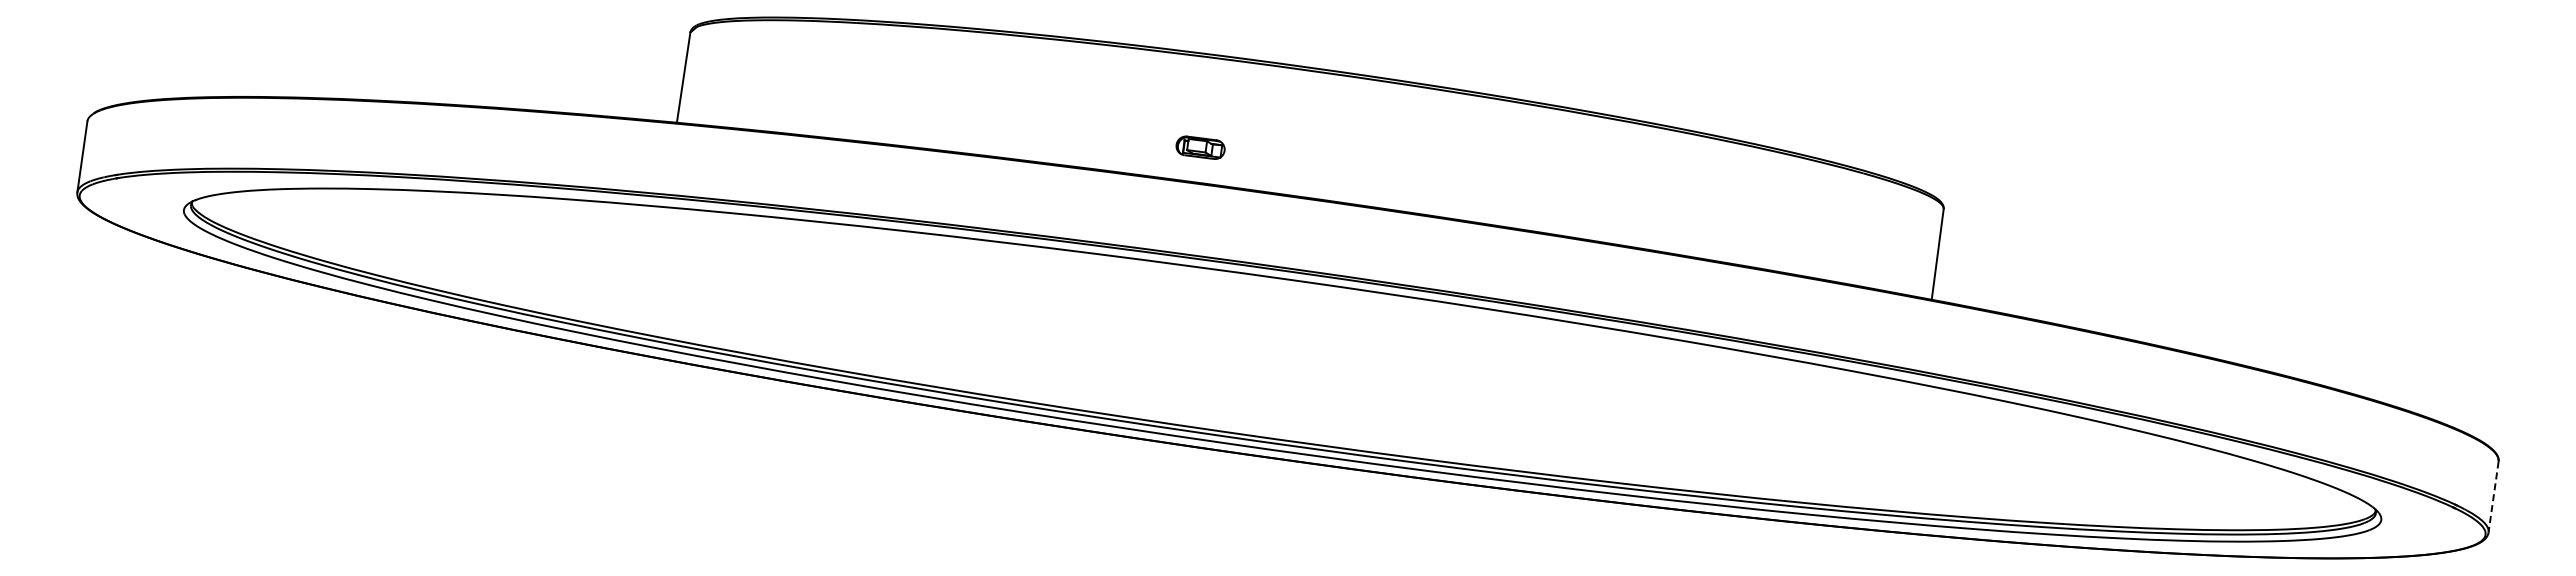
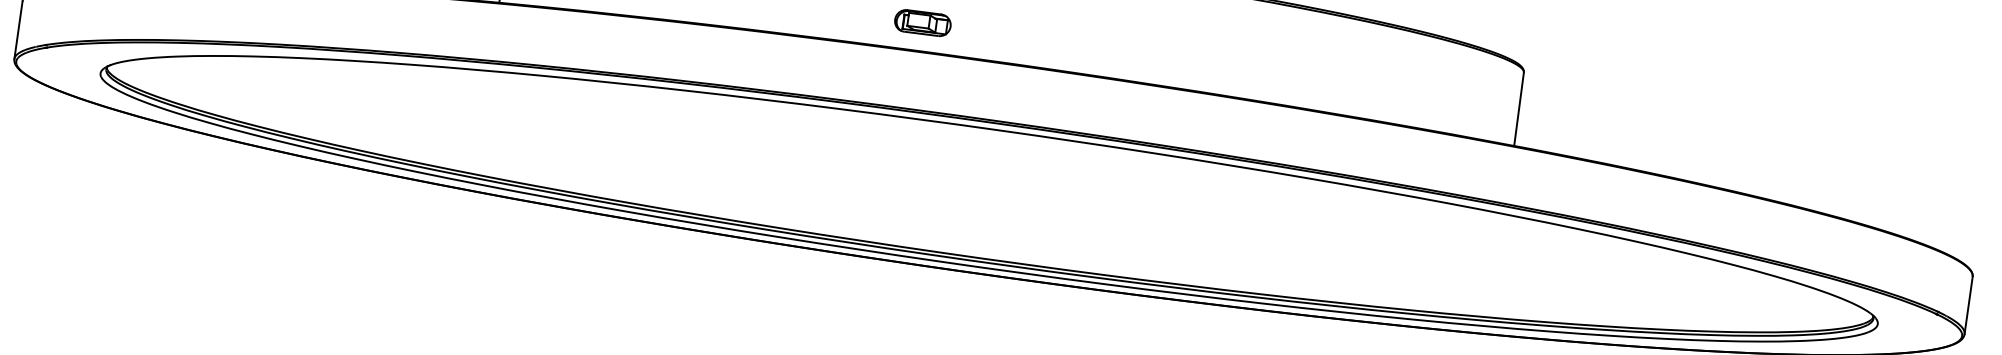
part: (1200, 147) -> (922, 22), size x1.43
line: (2493, 497) -> (1968, 305), dashed -> solid

